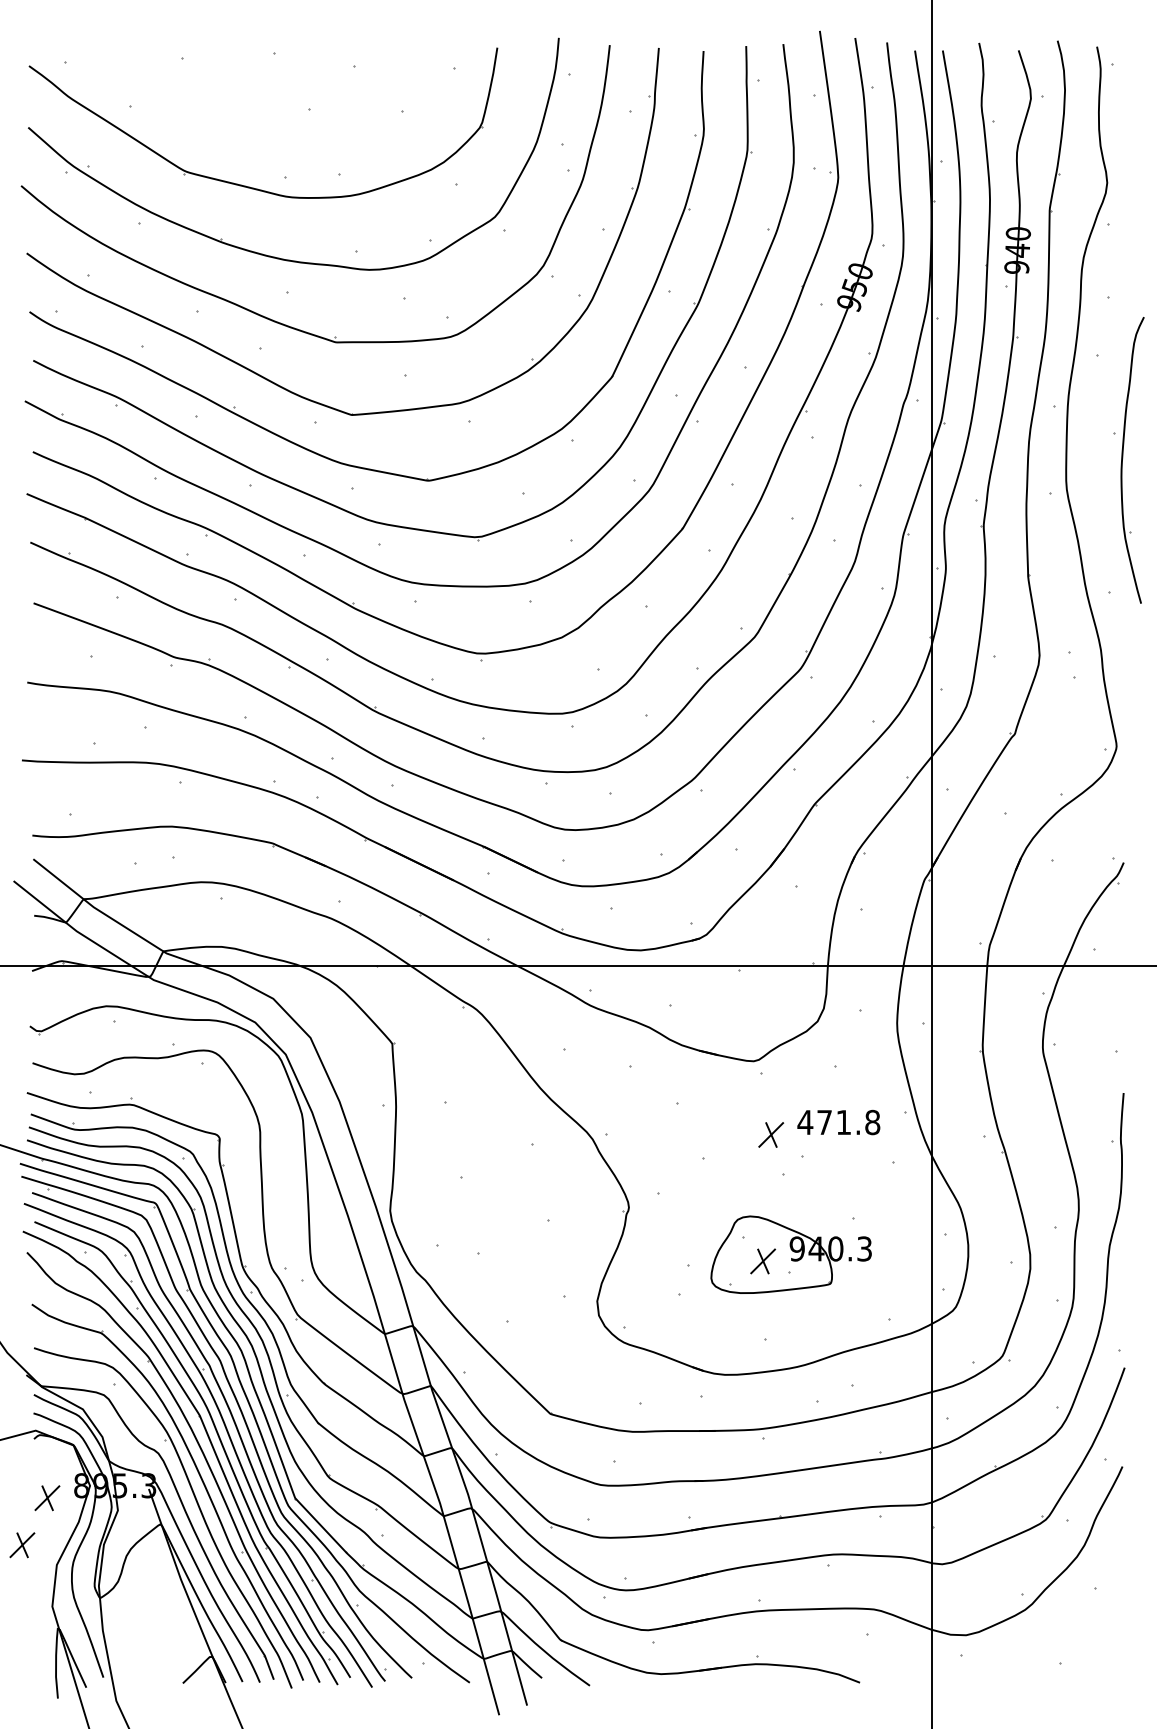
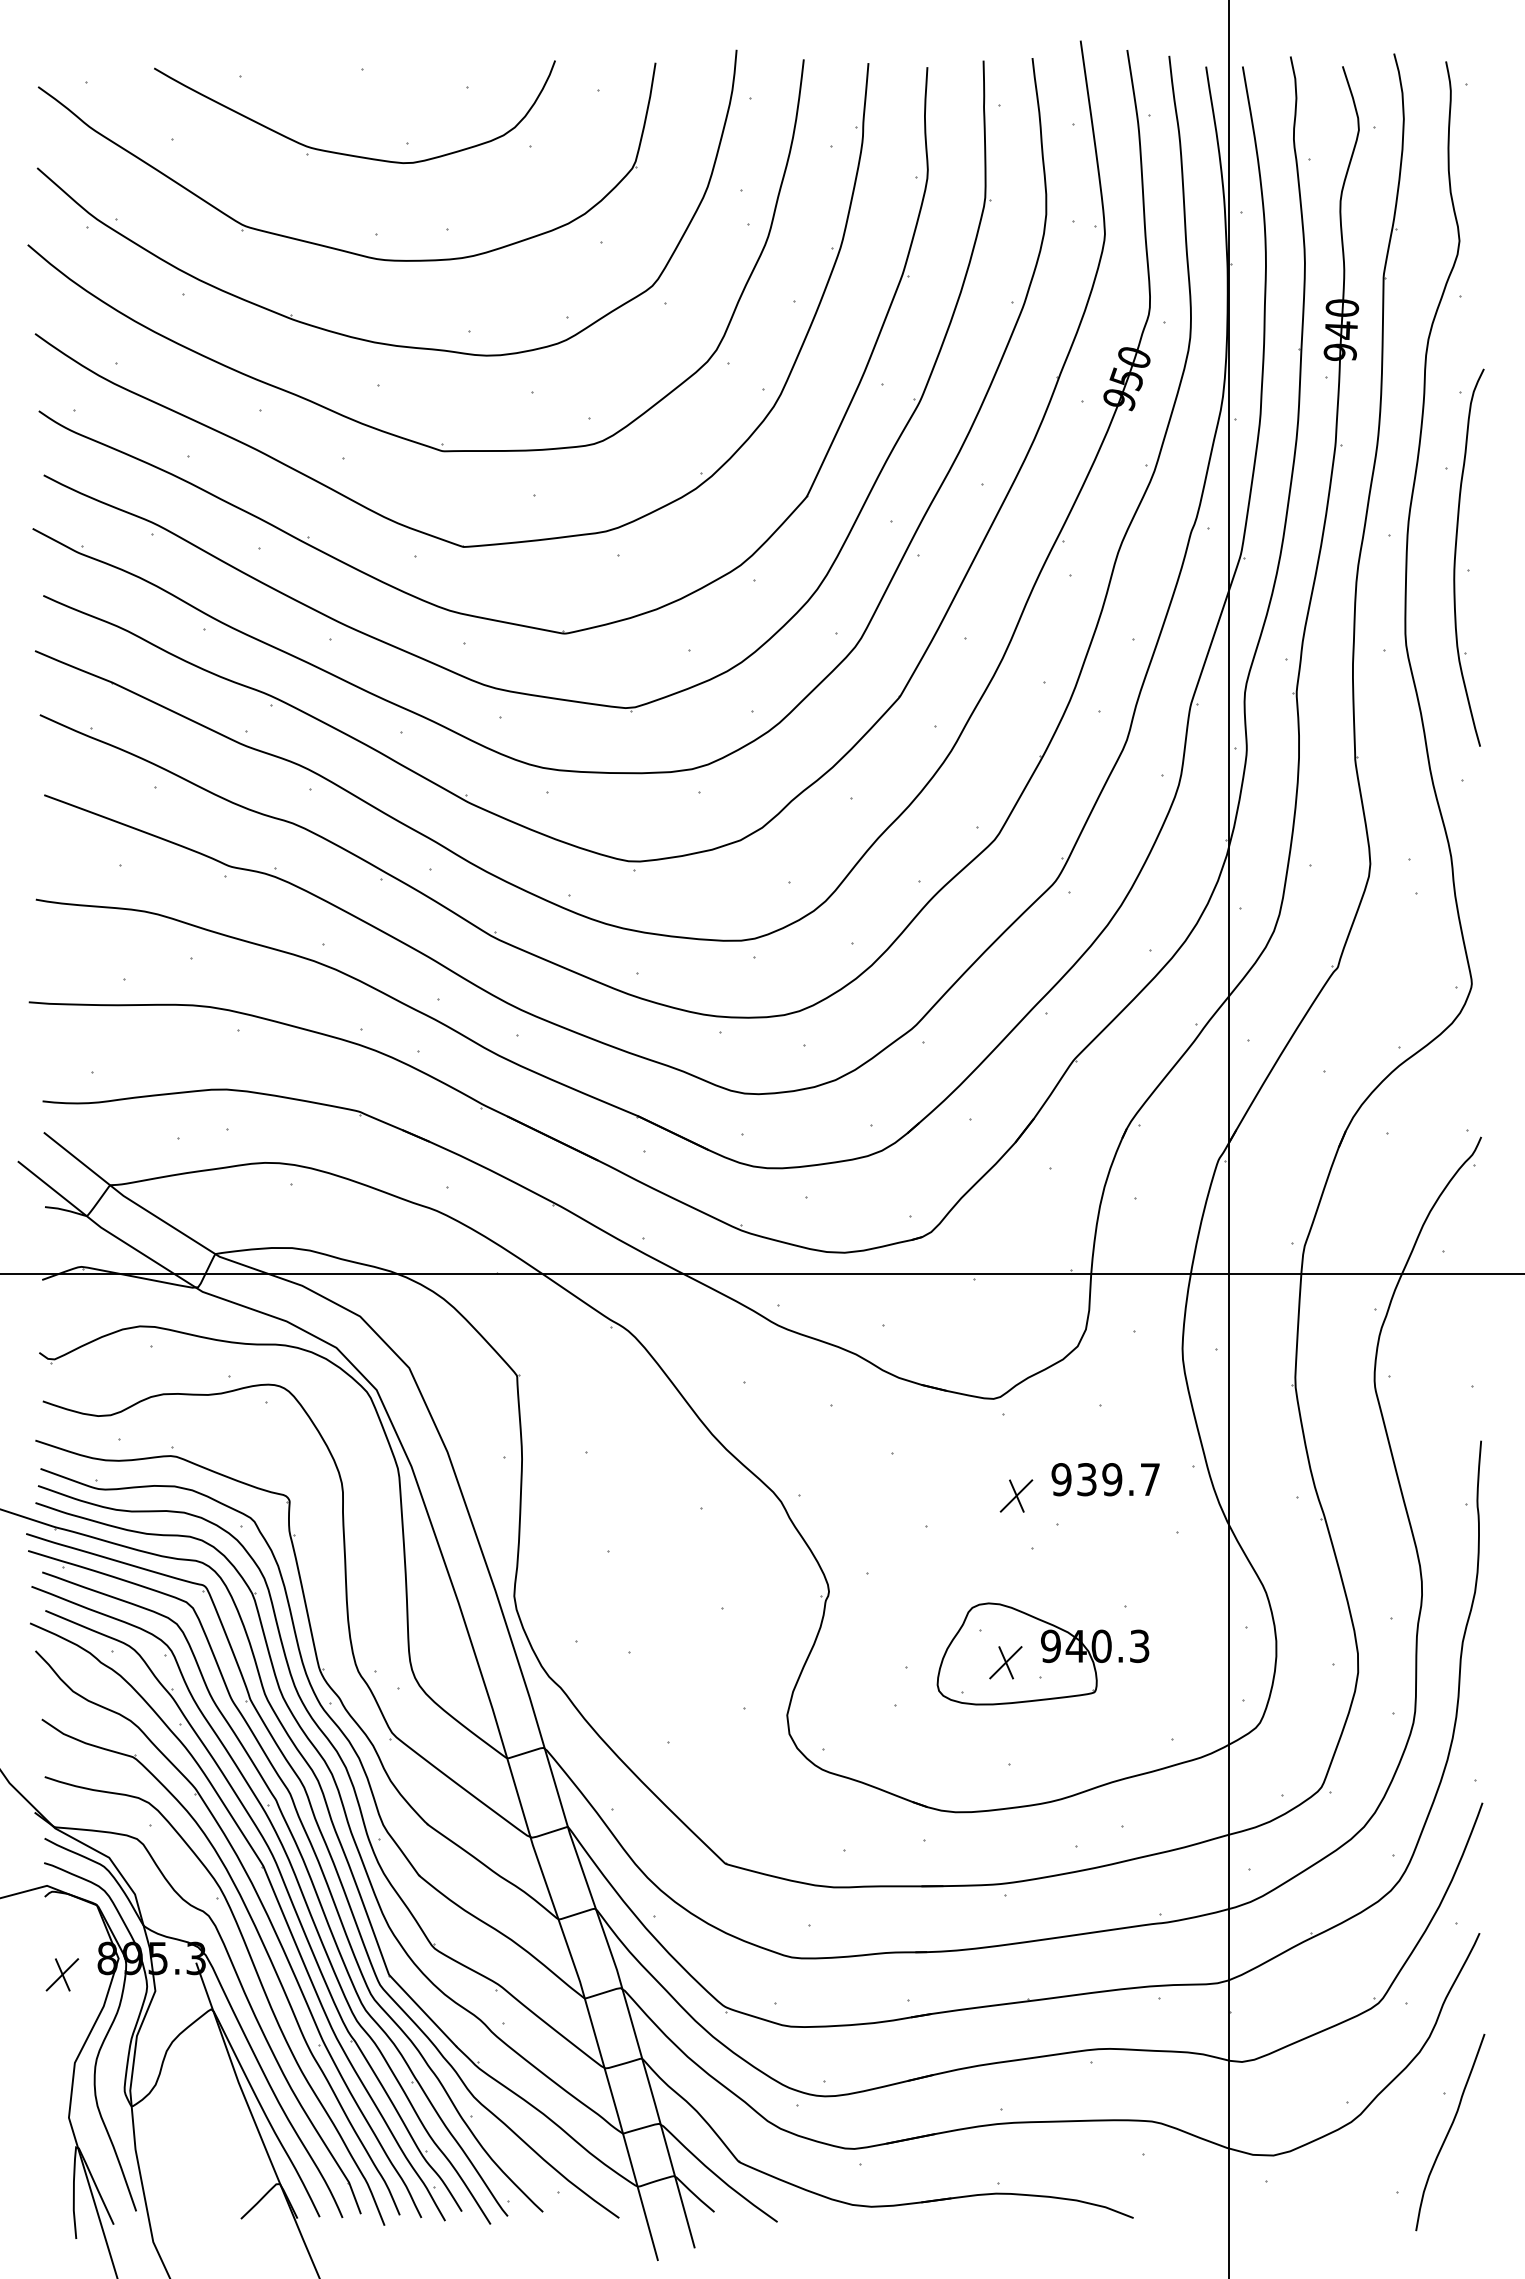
part: (262, 116) -> (346, 153), added
part: (1123, 458) -> (1456, 555), moved
text: (838, 1122) -> (1105, 1479), 471.8 -> 939.7
part: (22, 1544) -> (29, 2036), removed
curve: (1099, 1617) -> (1449, 2132), added

